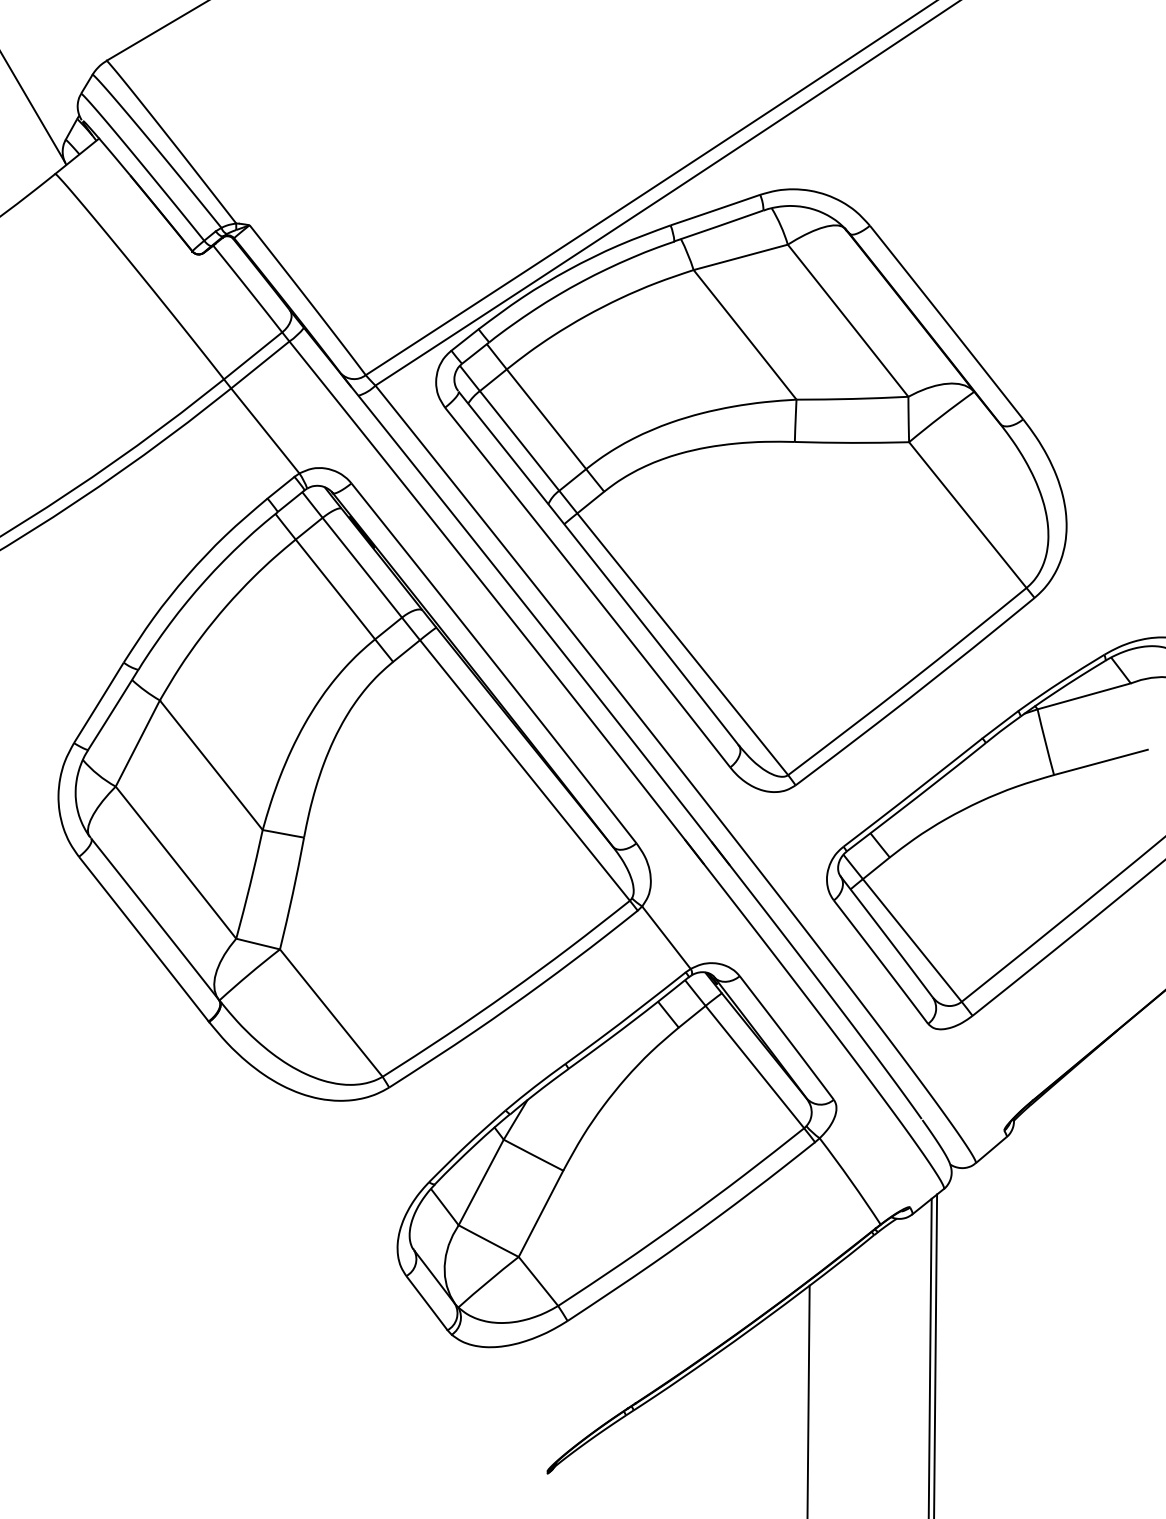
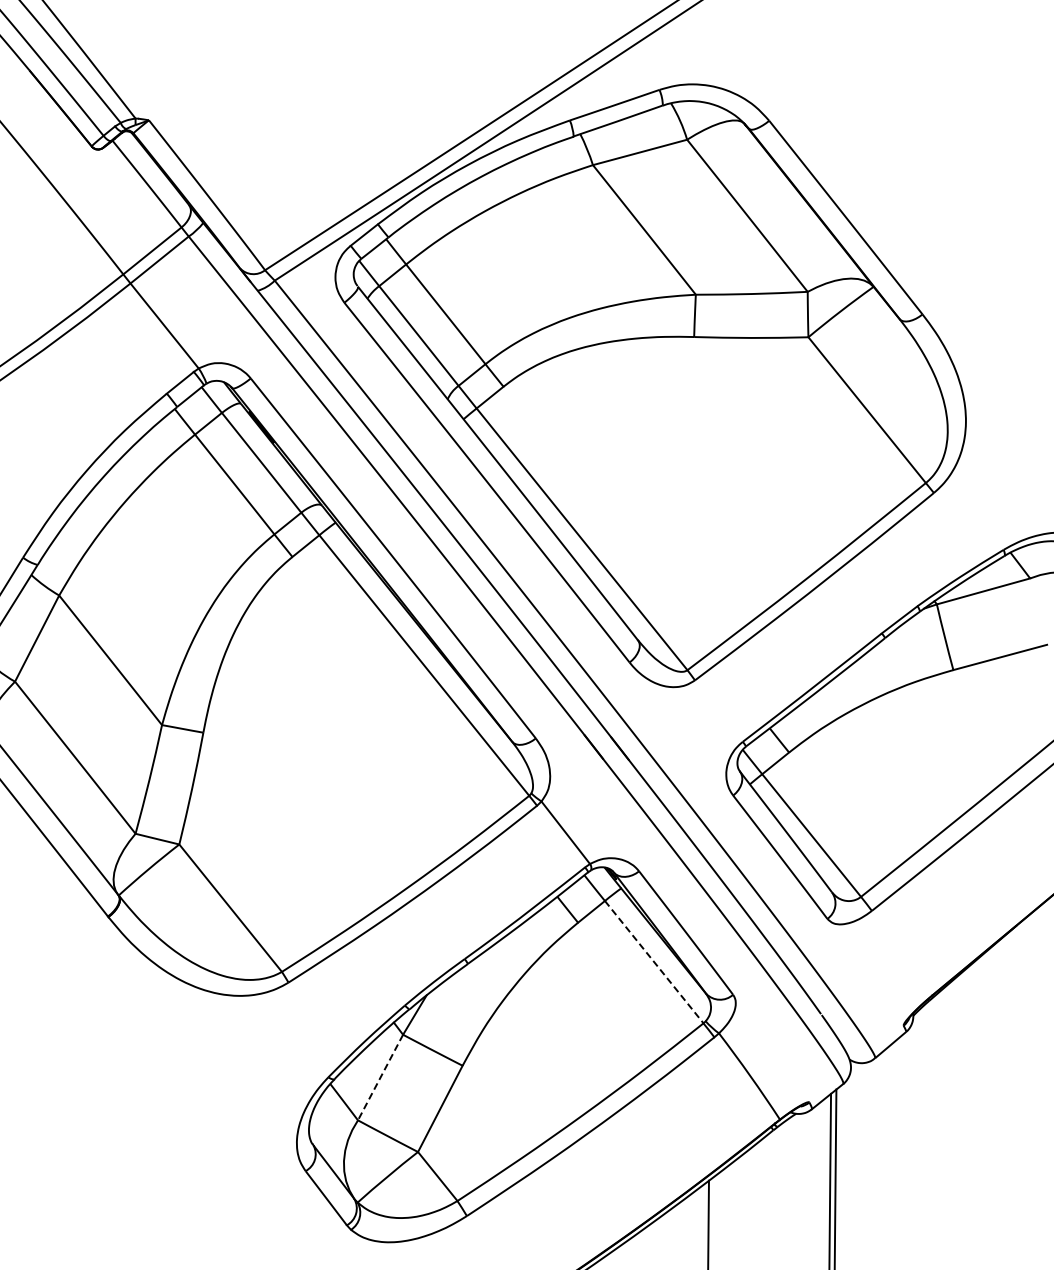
line: (754, 1067) -> (653, 962), solid -> dashed
line: (481, 1182) -> (380, 1077), solid -> dashed

